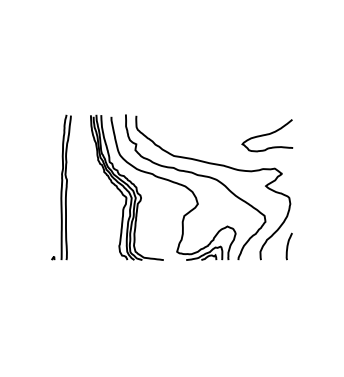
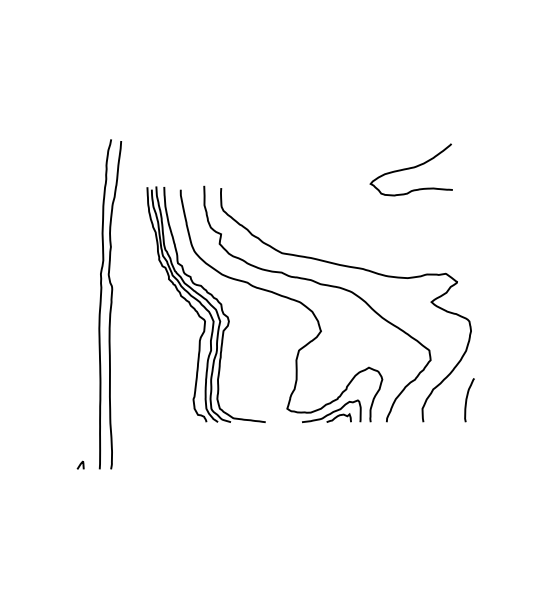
curve: (267, 135) -> (411, 169), moved
part: (61, 187) -> (99, 304), size x1.4

